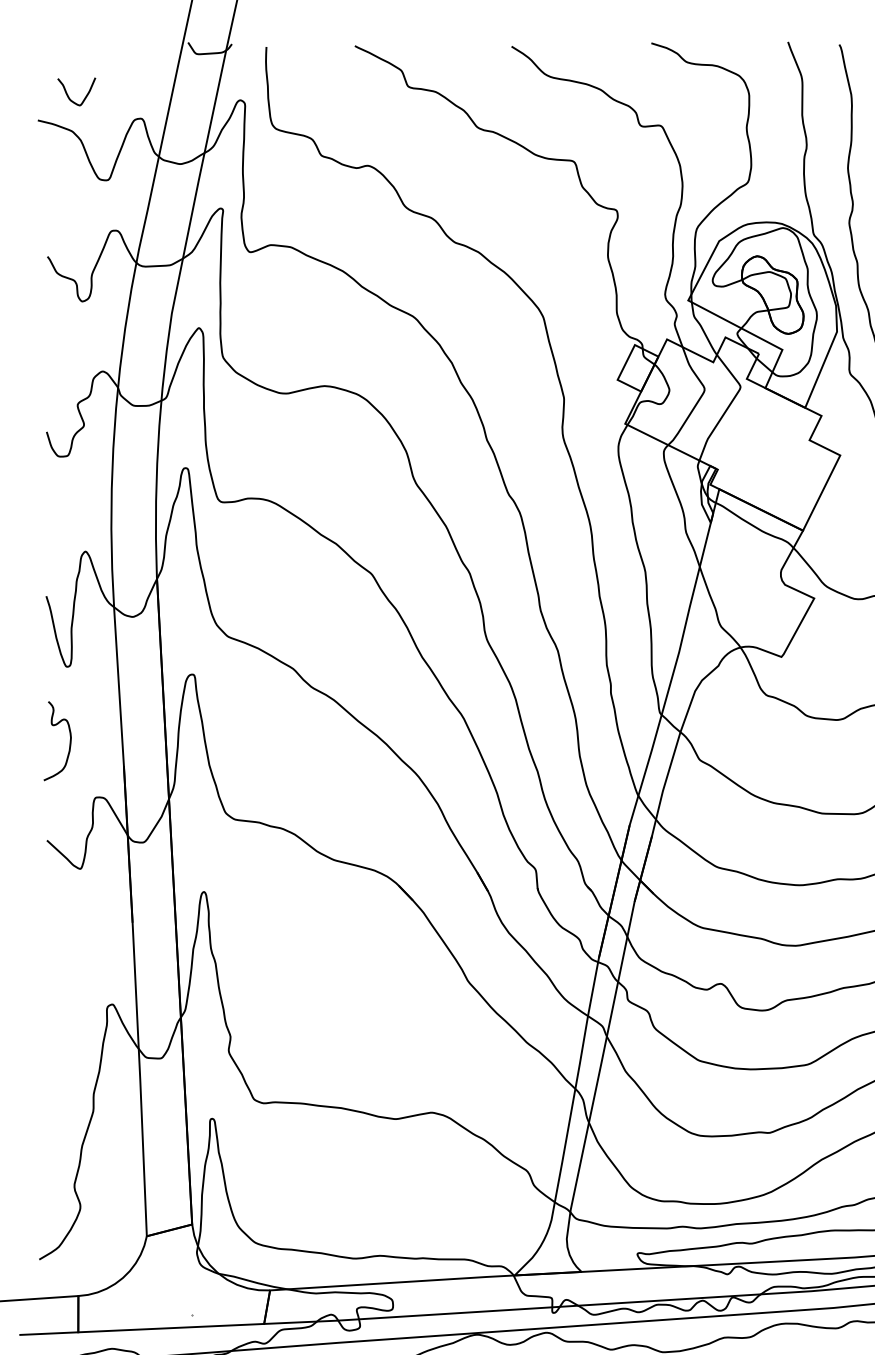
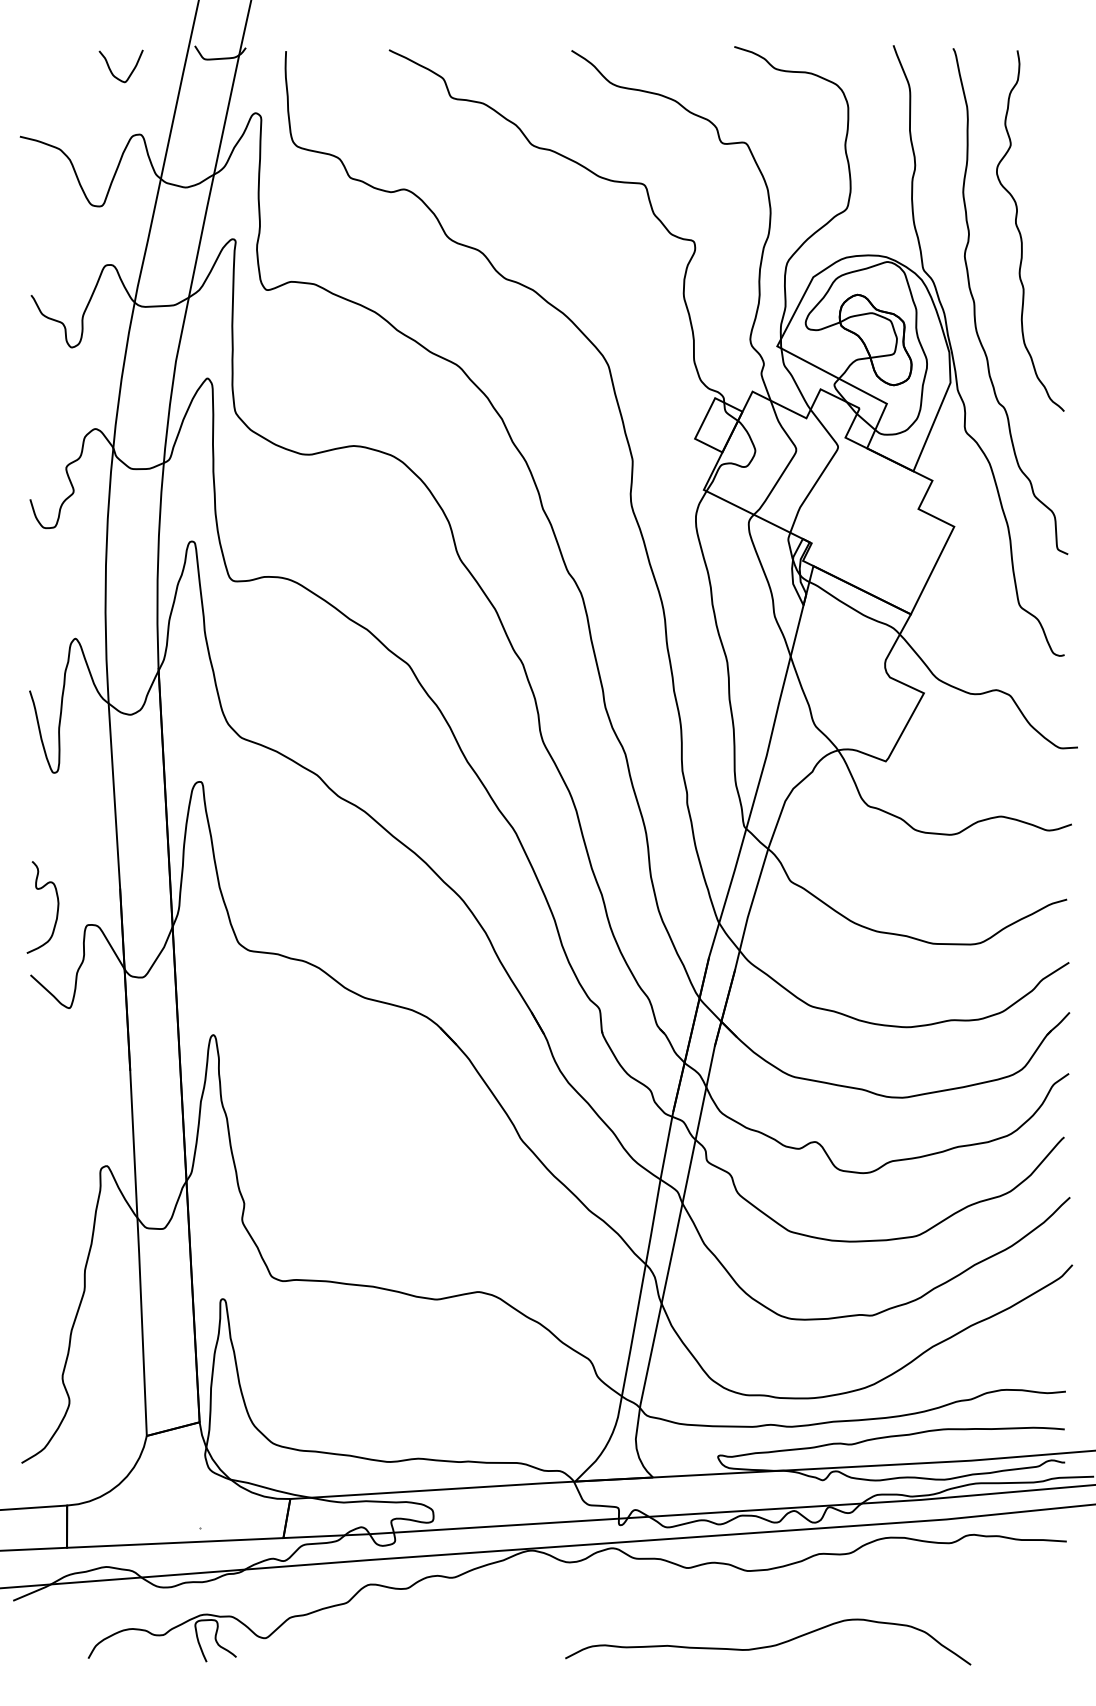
curve: (68, 95) -> (111, 70), moved
curve: (69, 744) -> (56, 911), moved

